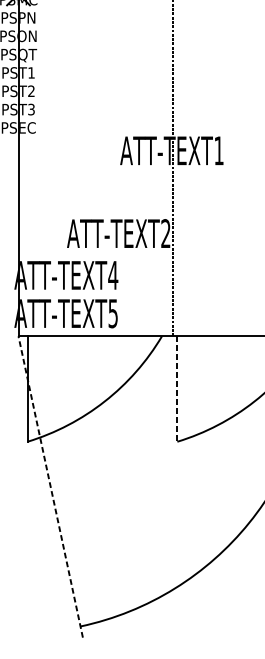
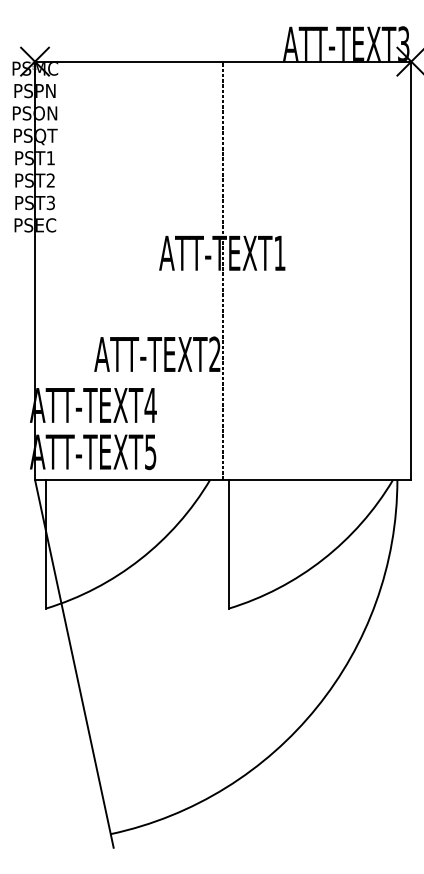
line: (177, 389) -> (229, 544), dashed -> solid
line: (50, 486) -> (74, 663), dashed -> solid

